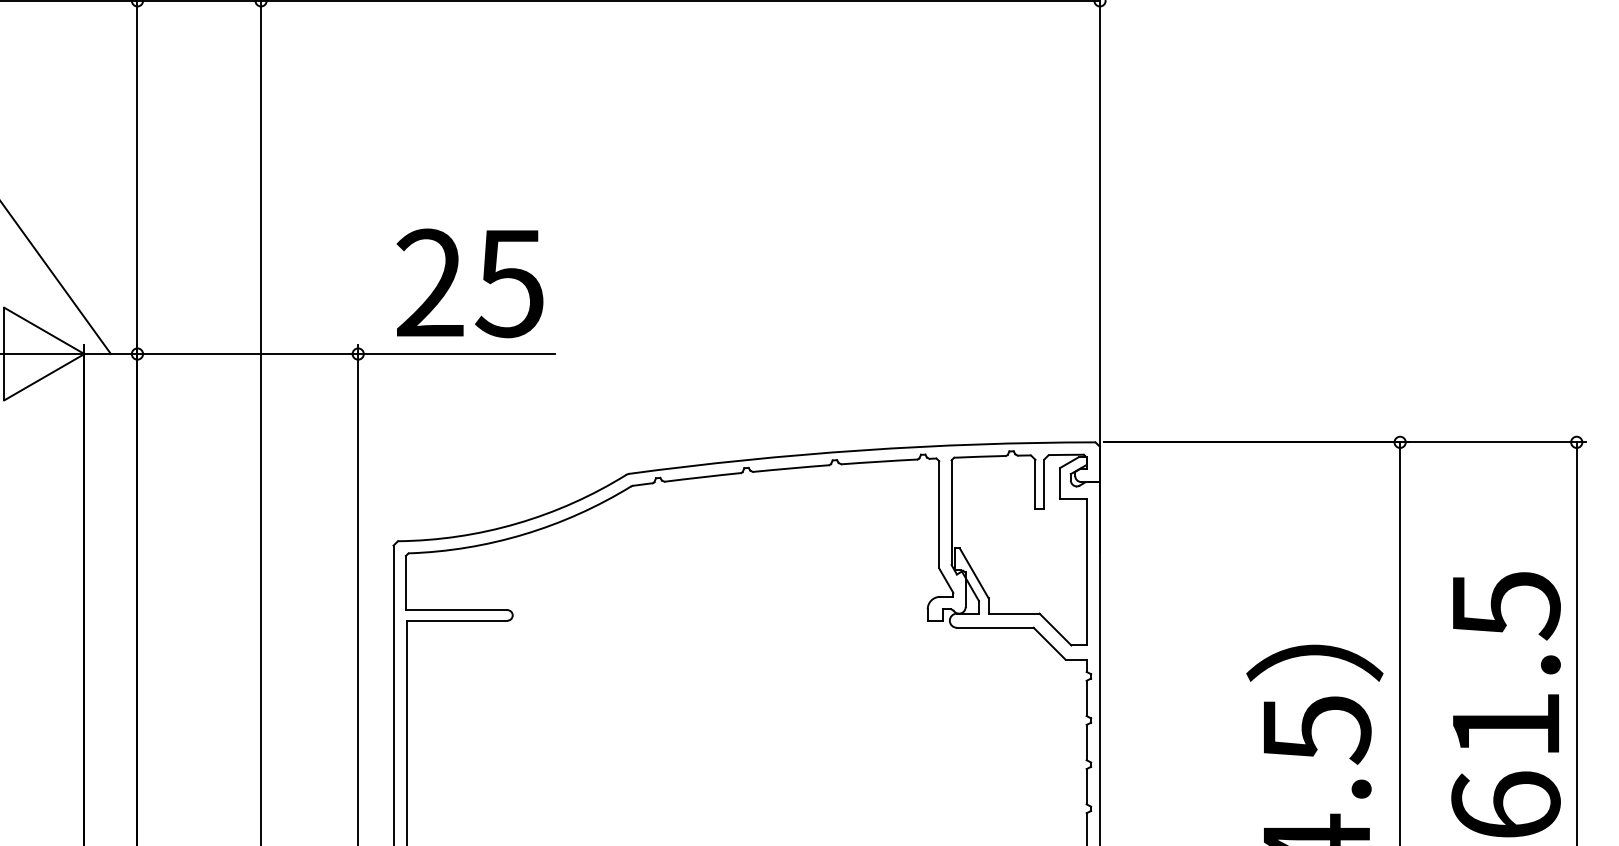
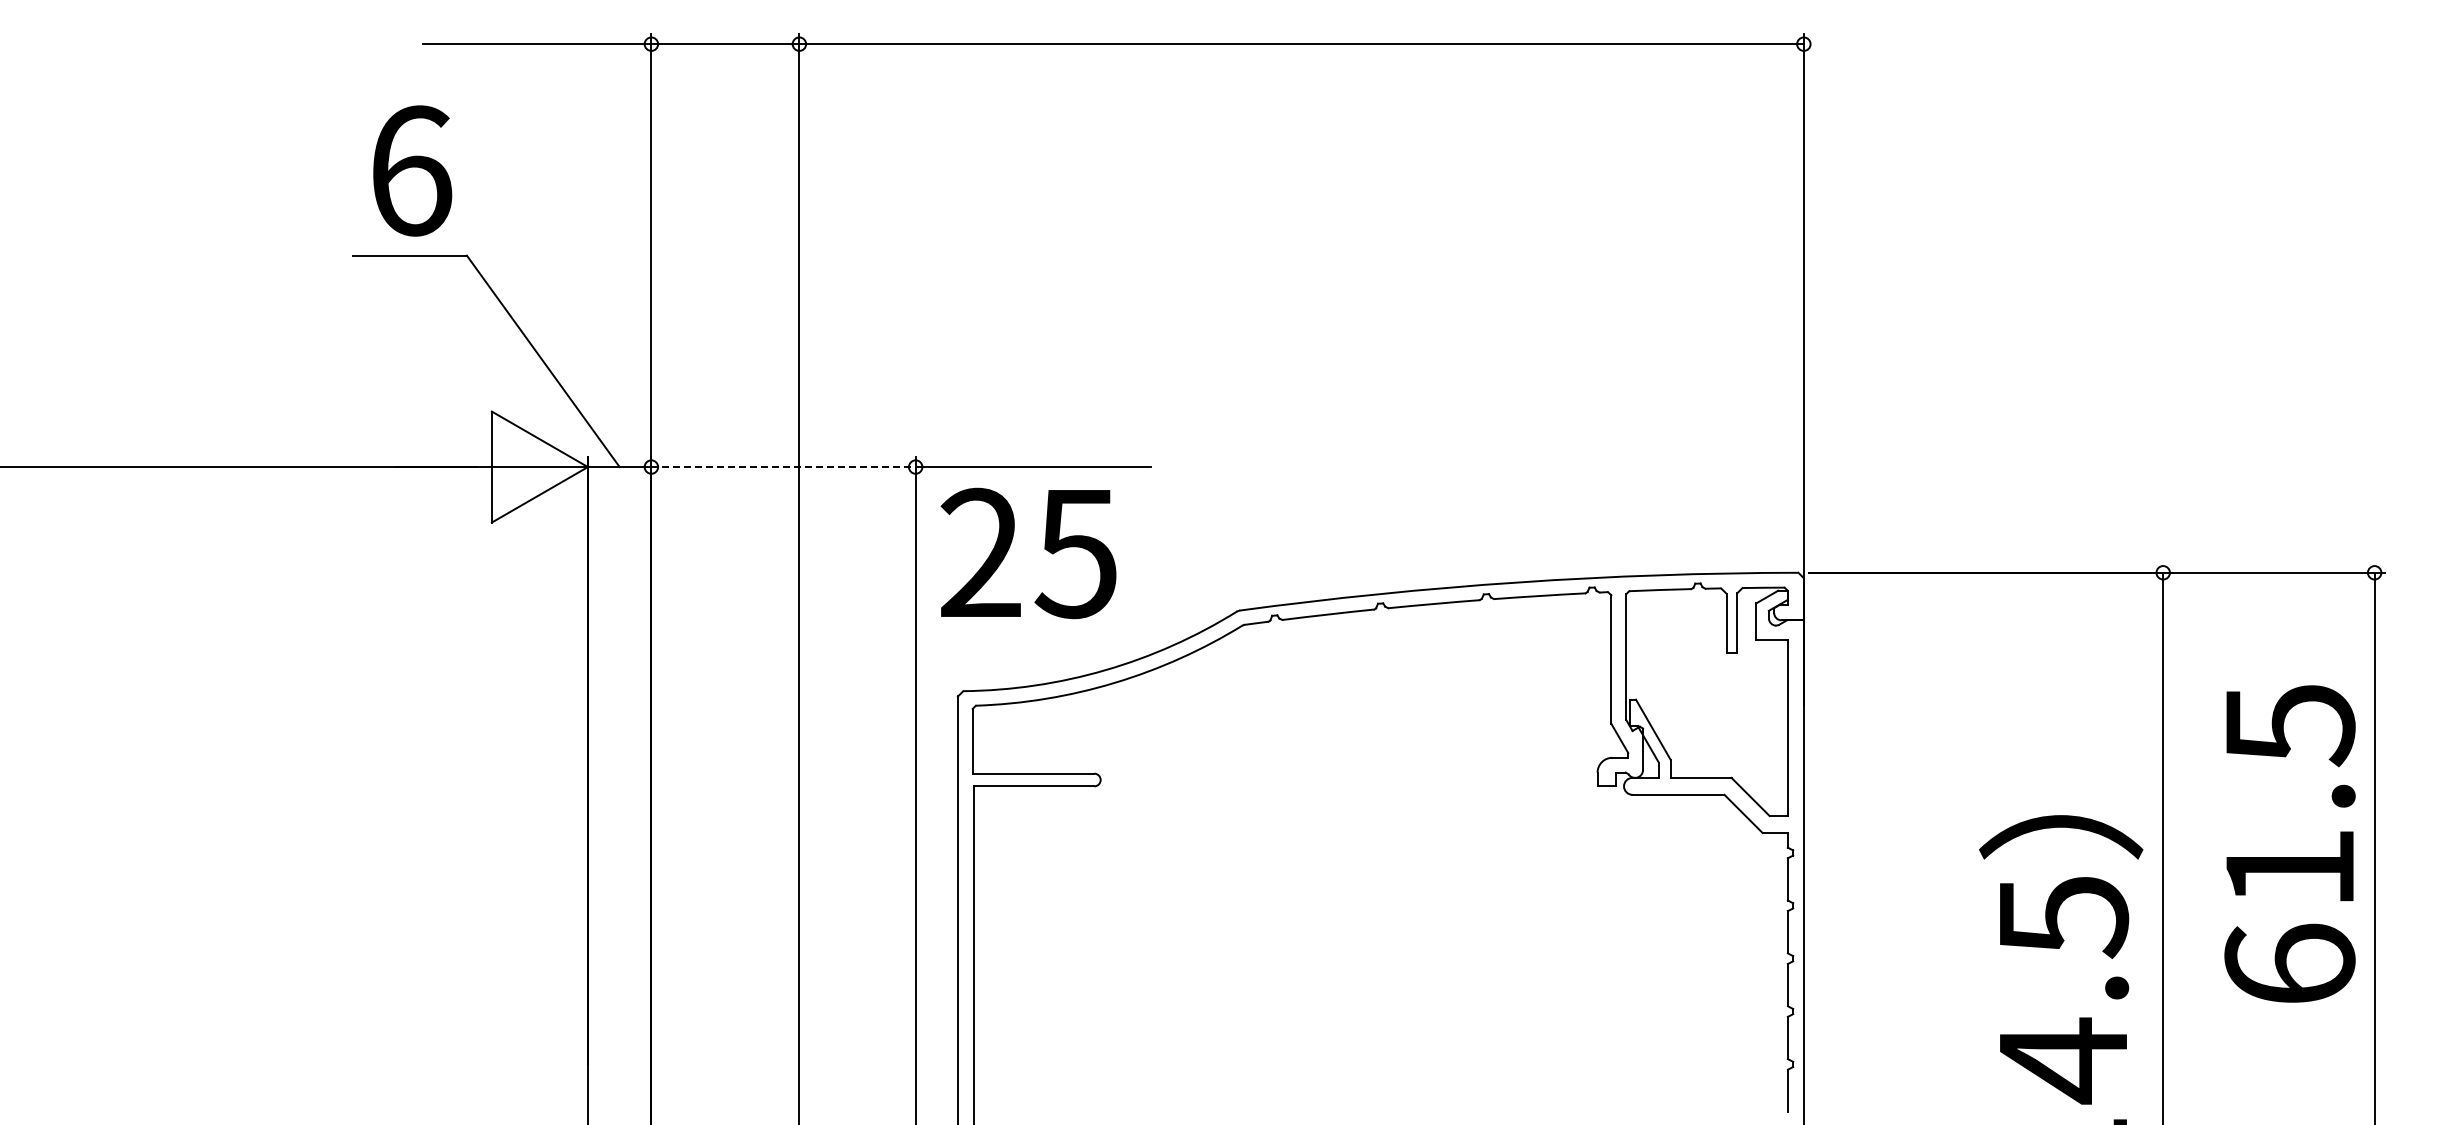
text: (469, 283) -> (1028, 553), moved
line: (248, 354) -> (784, 467), solid -> dashed
text: (1505, 704) -> (2289, 843), moved

